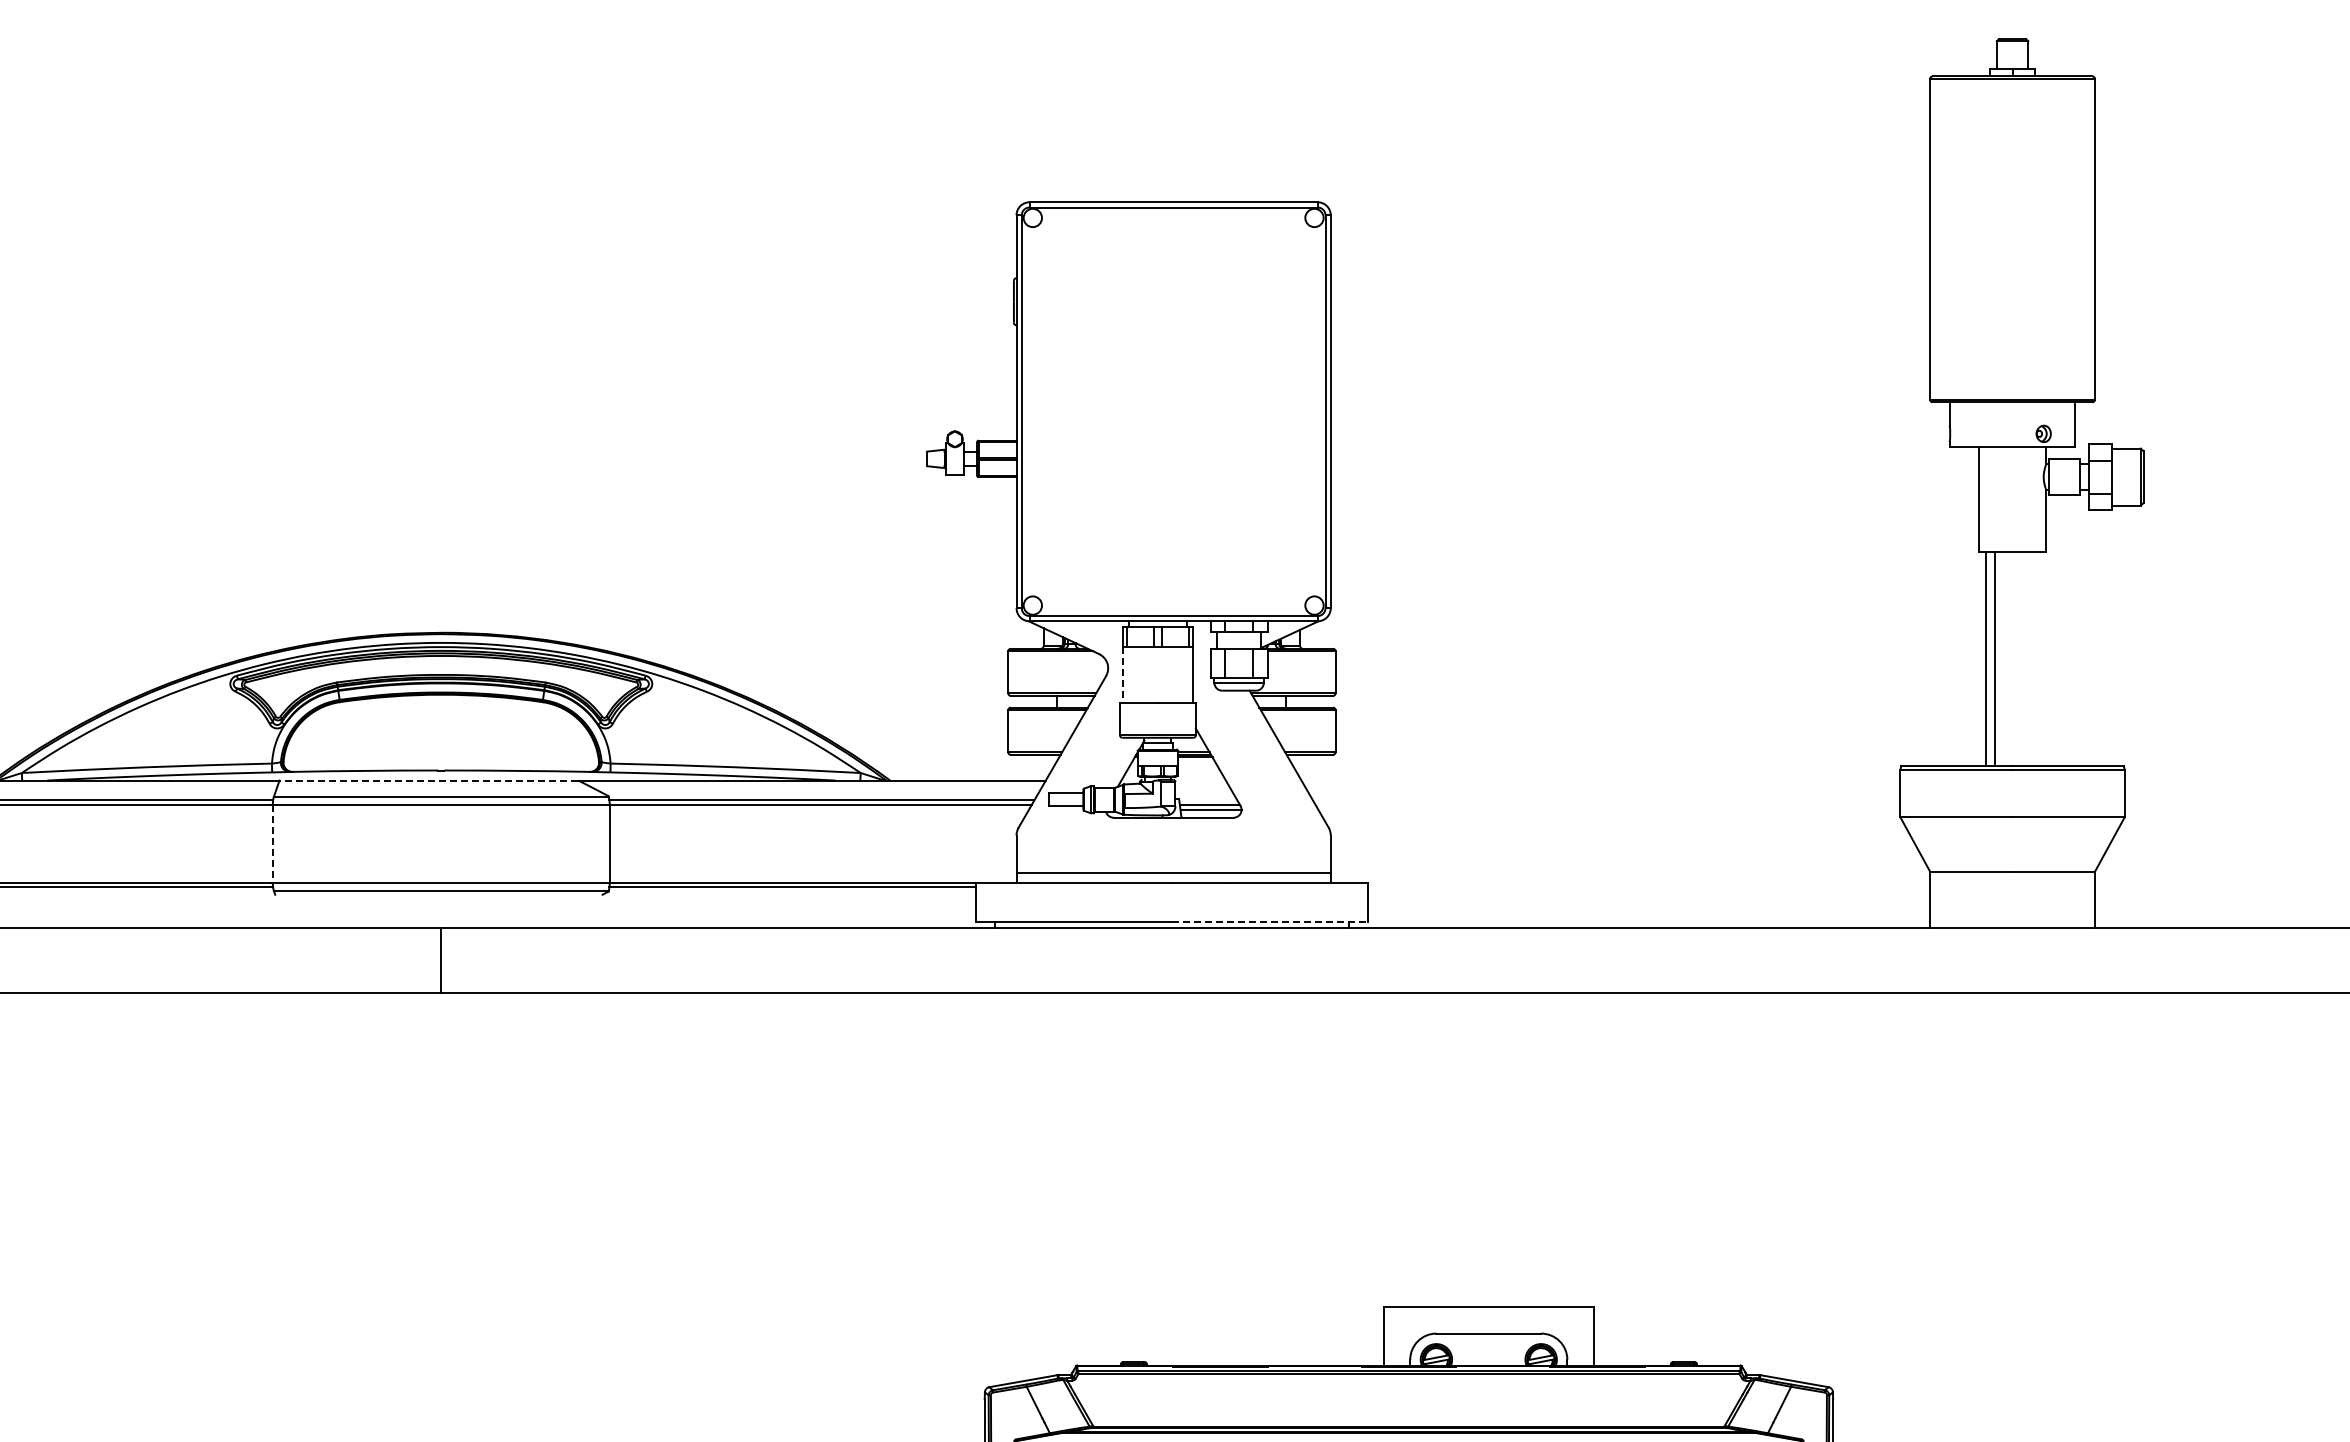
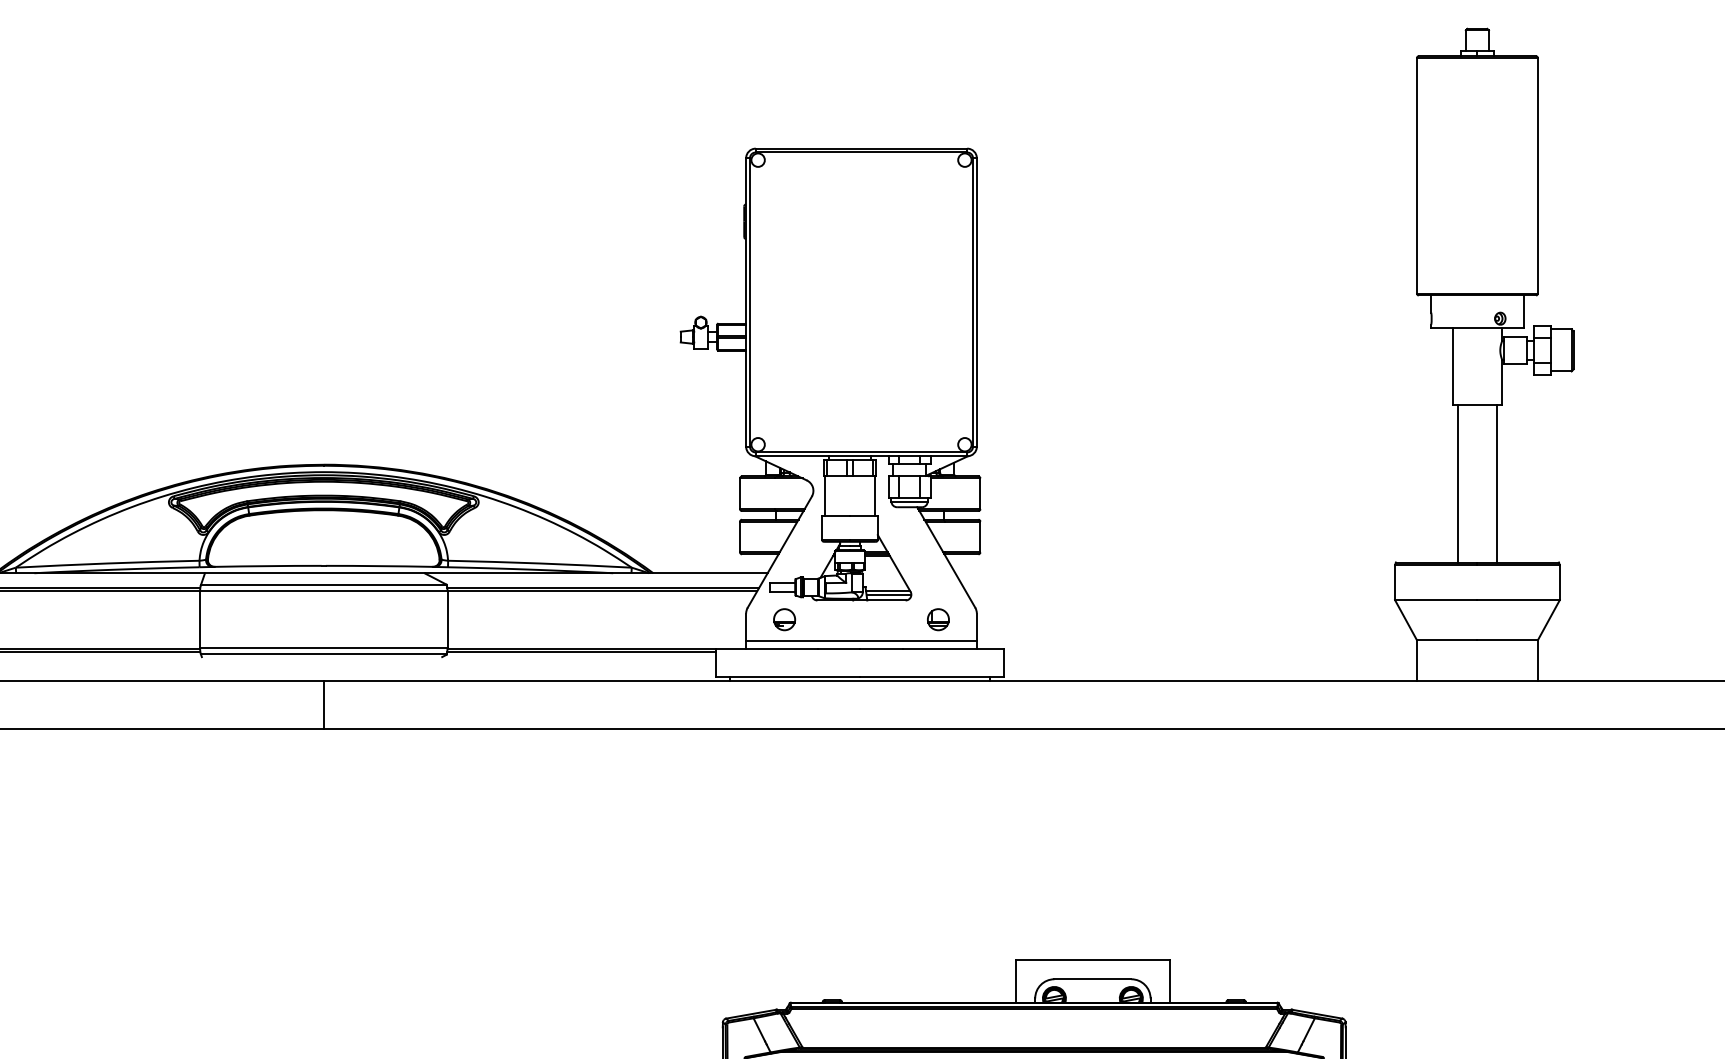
line: (1994, 658) -> (1496, 483), moved
line: (1123, 675) -> (824, 496), dashed -> solid
line: (428, 780) -> (314, 573), dashed -> solid
line: (272, 843) -> (199, 619), dashed -> solid
part: (1068, 843) -> (784, 619), added
part: (1278, 843) -> (938, 619), added
line: (1270, 922) -> (932, 677), dashed -> solid

